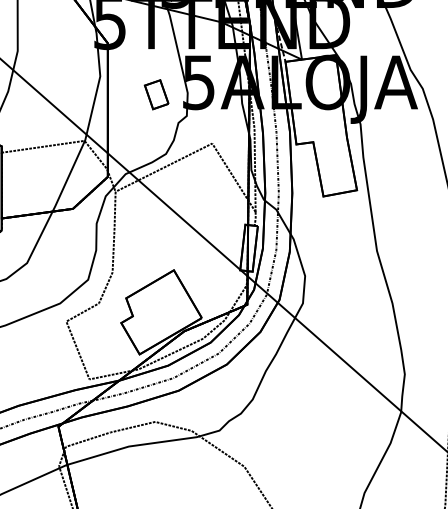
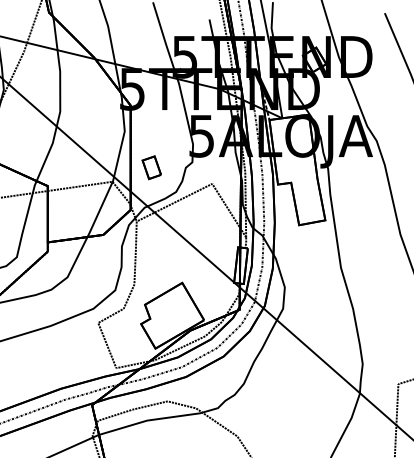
part: (156, 94) -> (151, 167), moved

